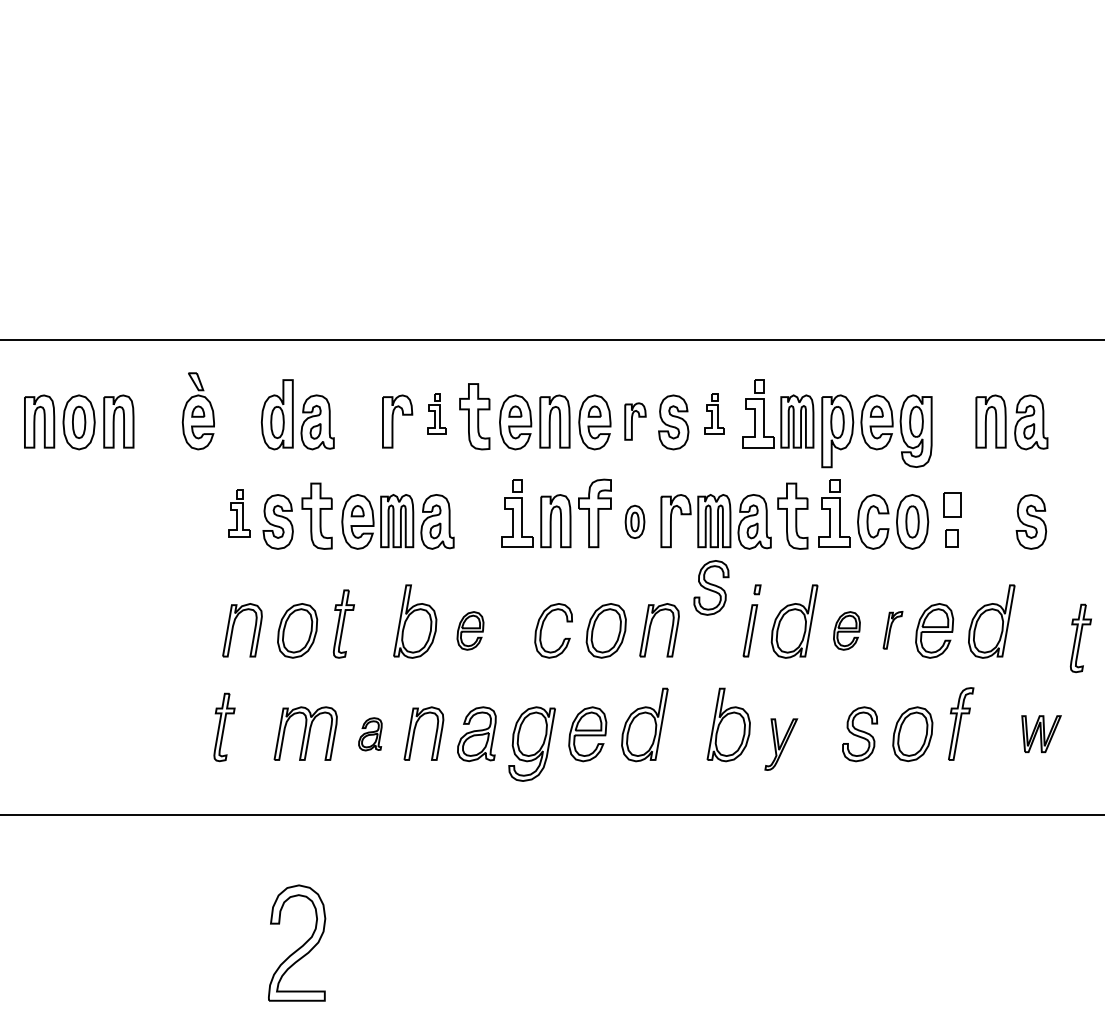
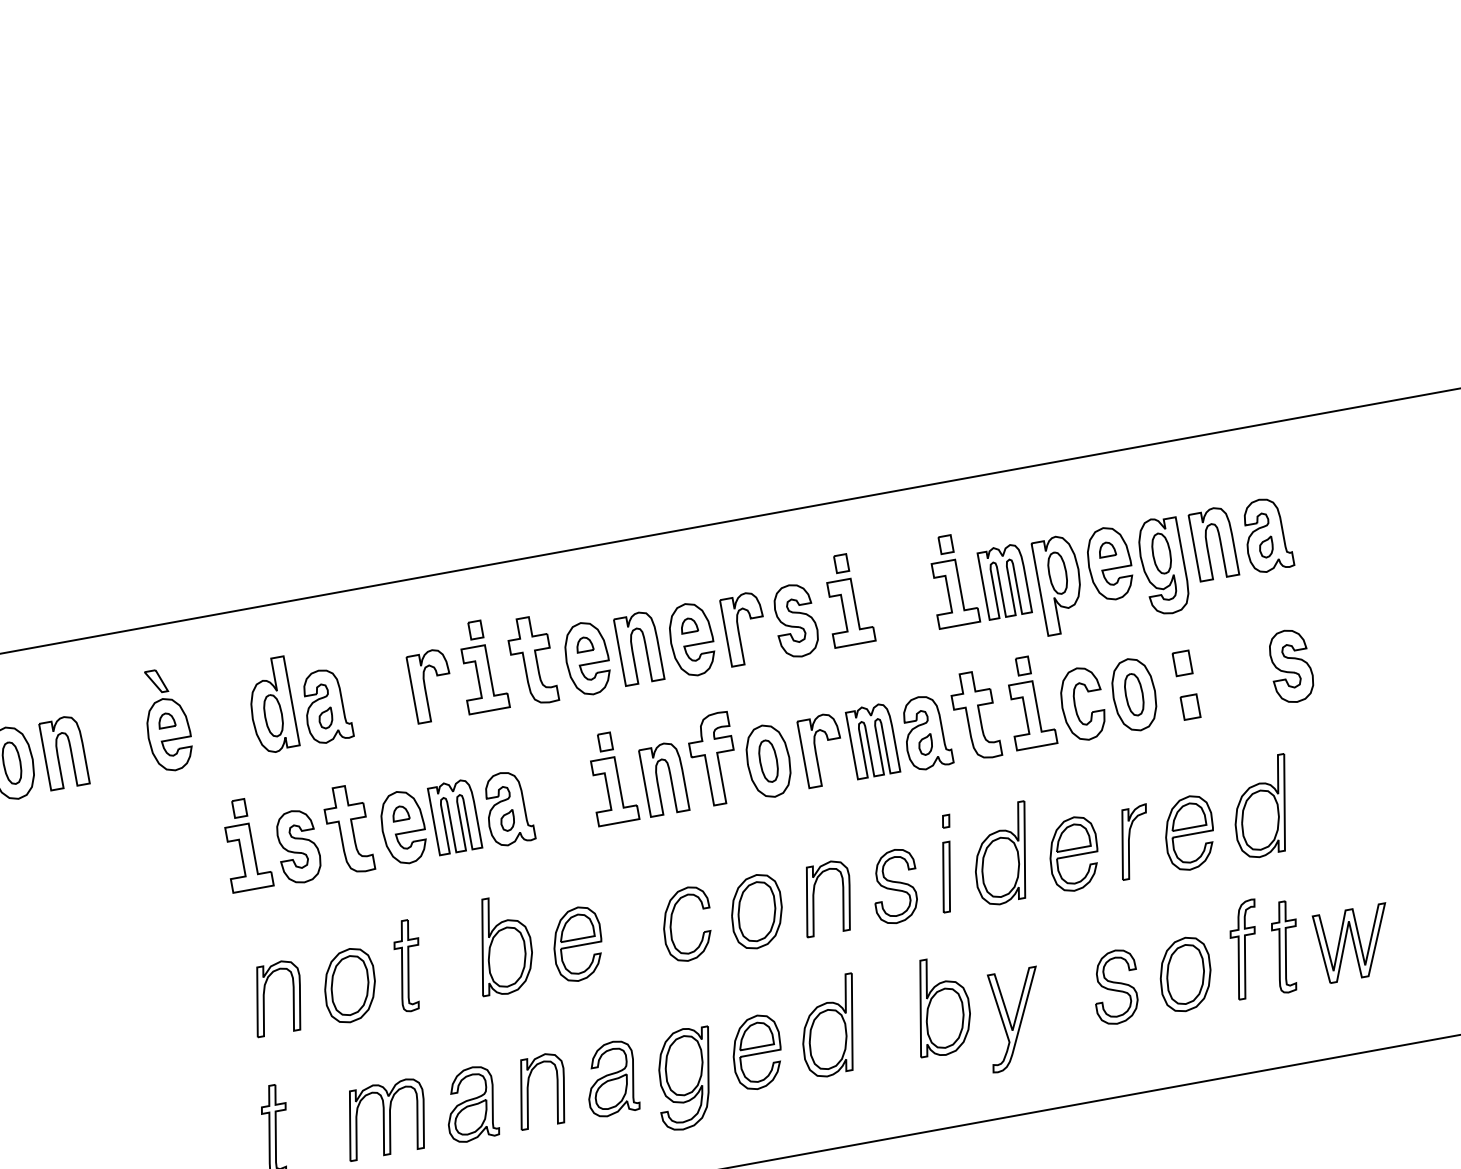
part: (436, 413) -> (480, 665), size x1.67
part: (714, 413) -> (847, 599), size x1.67
part: (635, 421) -> (745, 628), size x1.43
part: (837, 423) -> (1057, 574), moved
part: (951, 505) -> (1181, 663), size x0.71
part: (239, 513) -> (245, 844), size x1.43
part: (634, 521) -> (767, 760), size x1.67
part: (711, 587) -> (895, 885), moved
part: (470, 630) -> (577, 943), size x1.43
part: (846, 630) -> (1073, 853), size x1.43
part: (892, 630) -> (1133, 842), size x1.43
part: (1080, 638) -> (1286, 947), moved
part: (1041, 733) -> (1354, 942), size x1.43
part: (370, 734) -> (470, 1104), size x1.67
part: (780, 744) -> (1013, 1019), size x1.43

